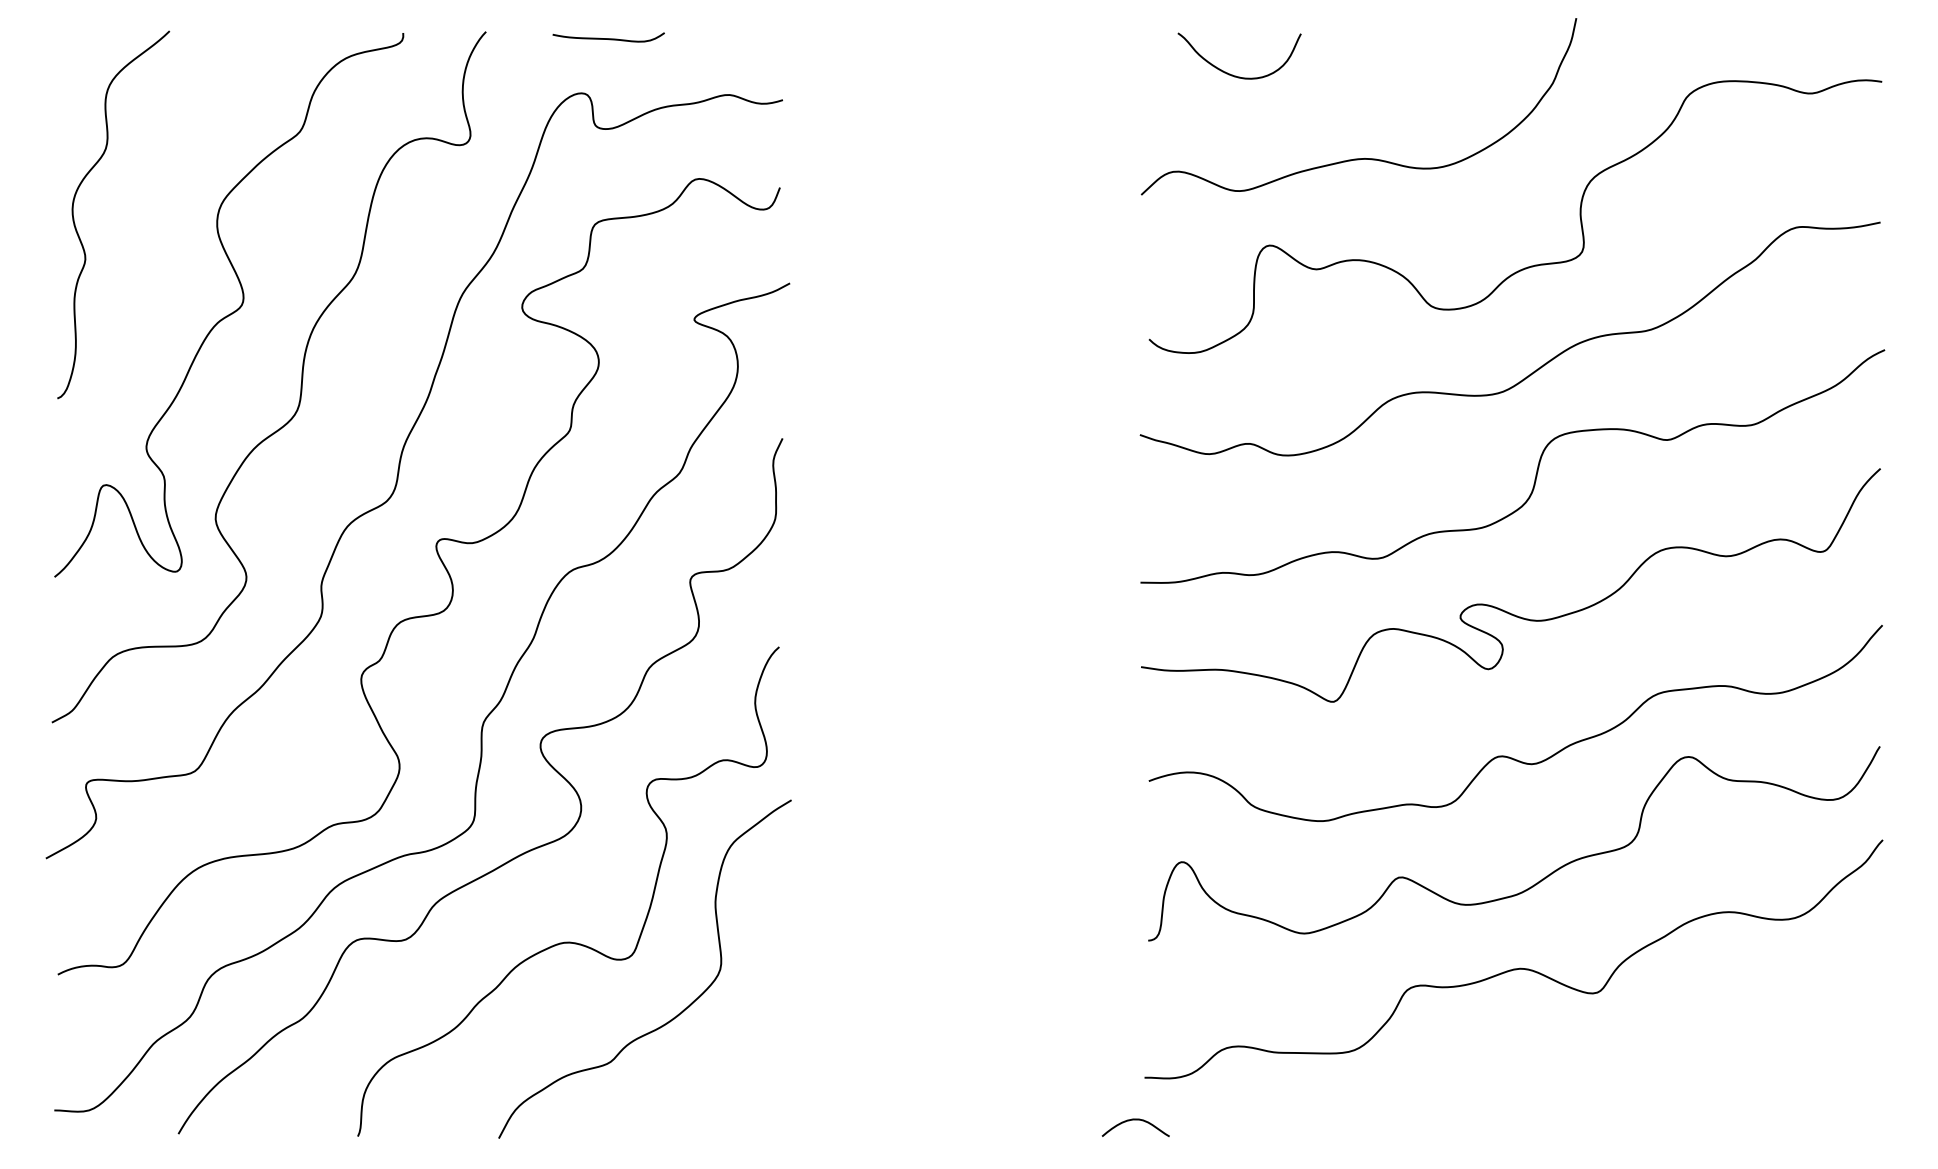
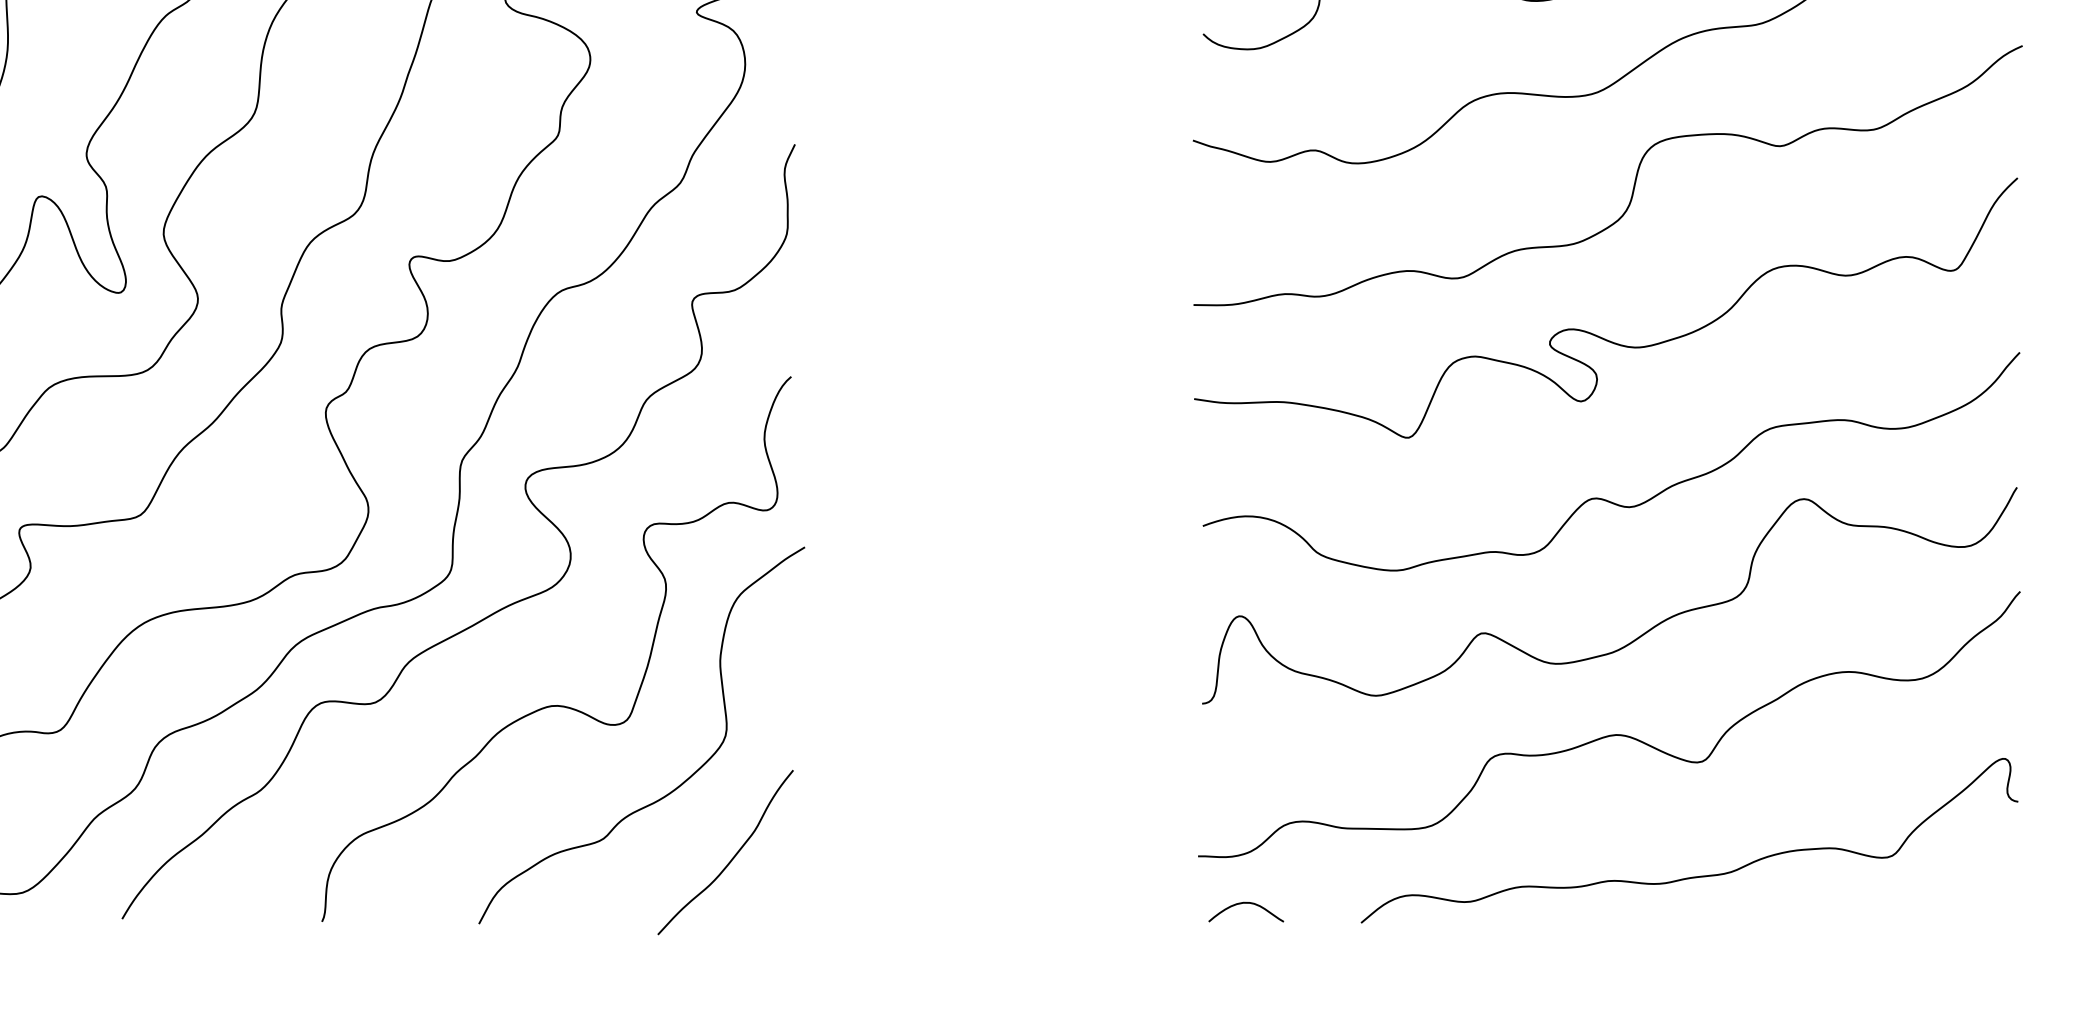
curve: (725, 1079) -> (731, 858), added
curve: (1589, 1095) -> (1693, 876), added
curve: (1135, 1120) -> (1245, 903), moved

